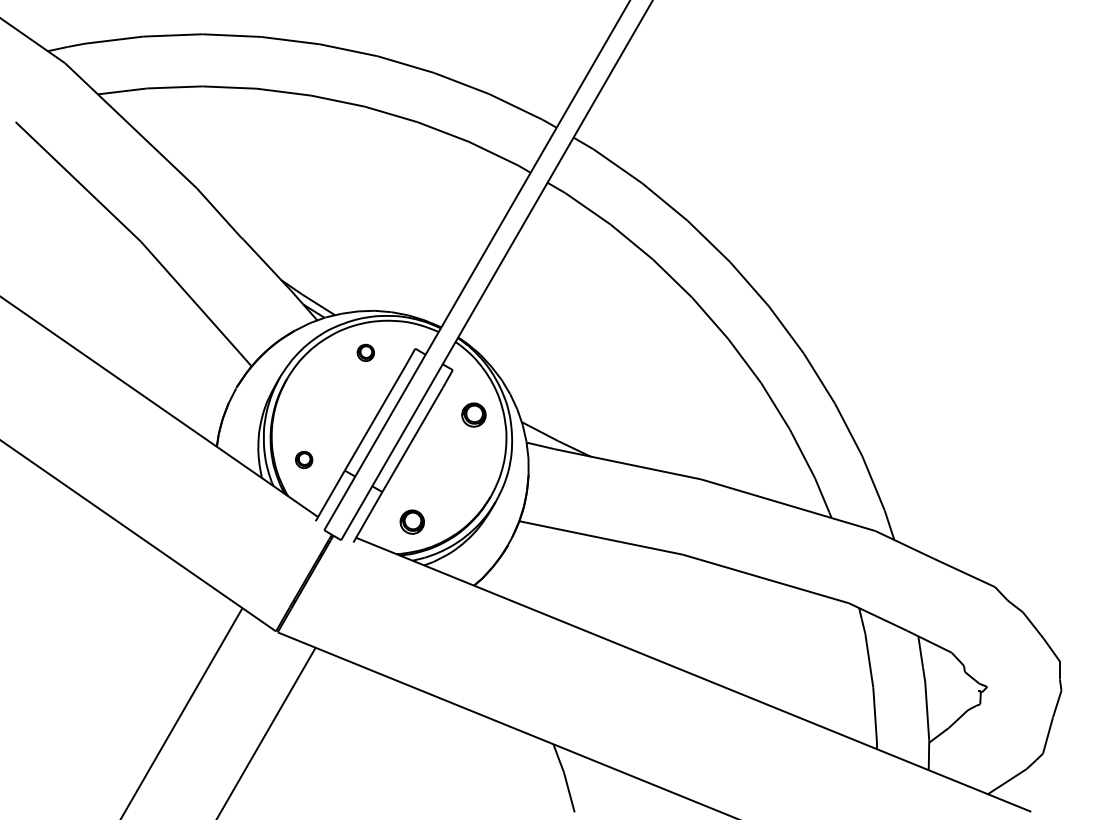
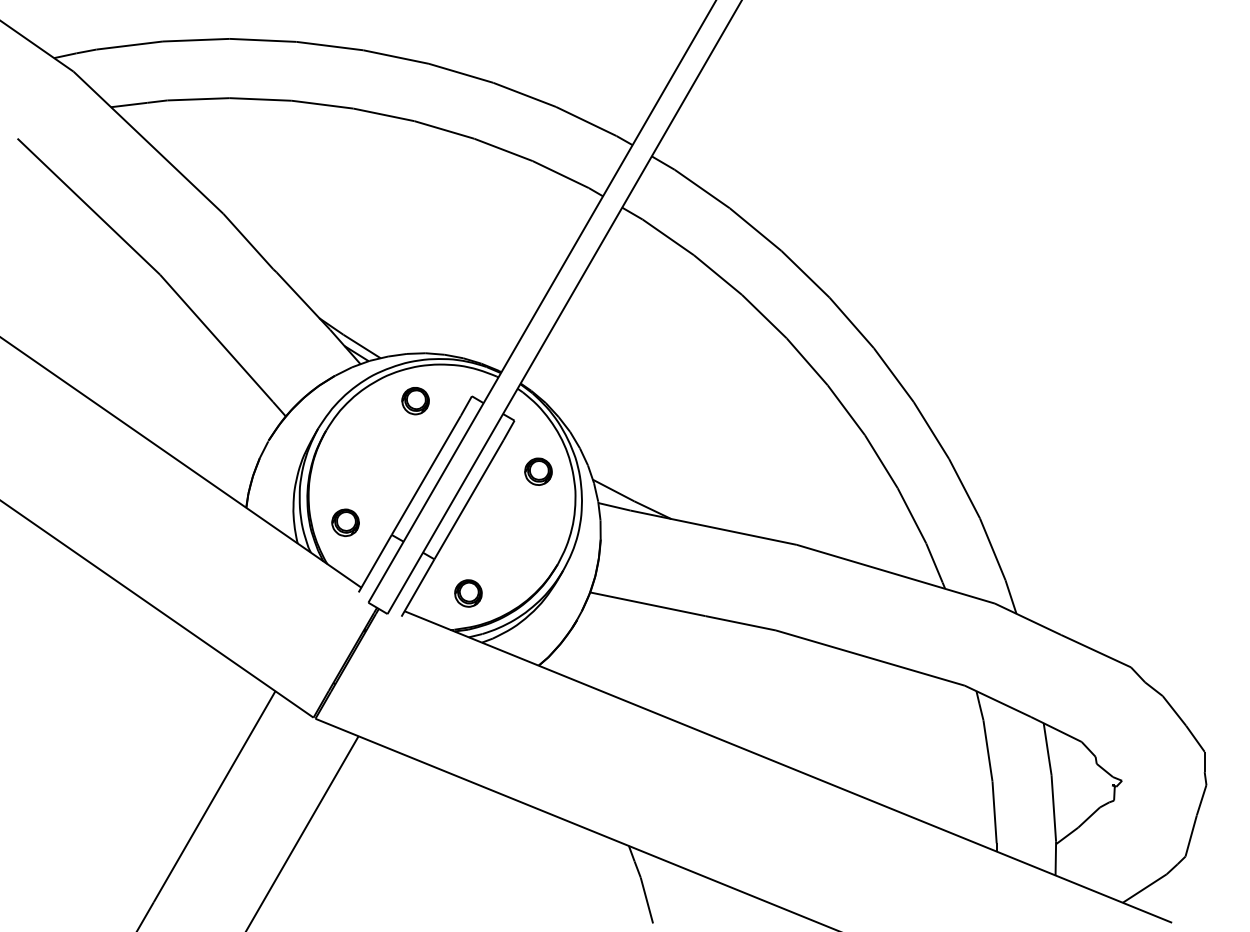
part: (365, 352) -> (415, 400), size x1.43
part: (303, 459) -> (344, 522), size x1.43

